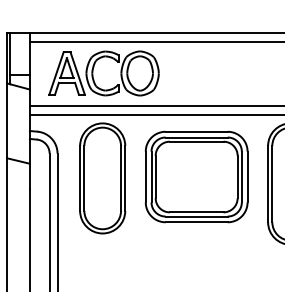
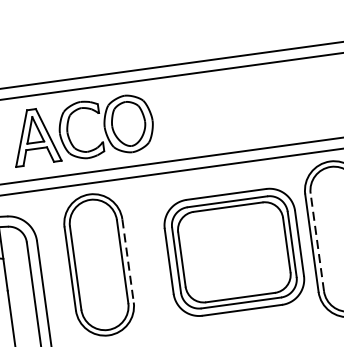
part: (196, 176) -> (234, 251), moved
line: (125, 178) -> (128, 260), solid -> dashed
line: (272, 183) -> (317, 241), solid -> dashed

